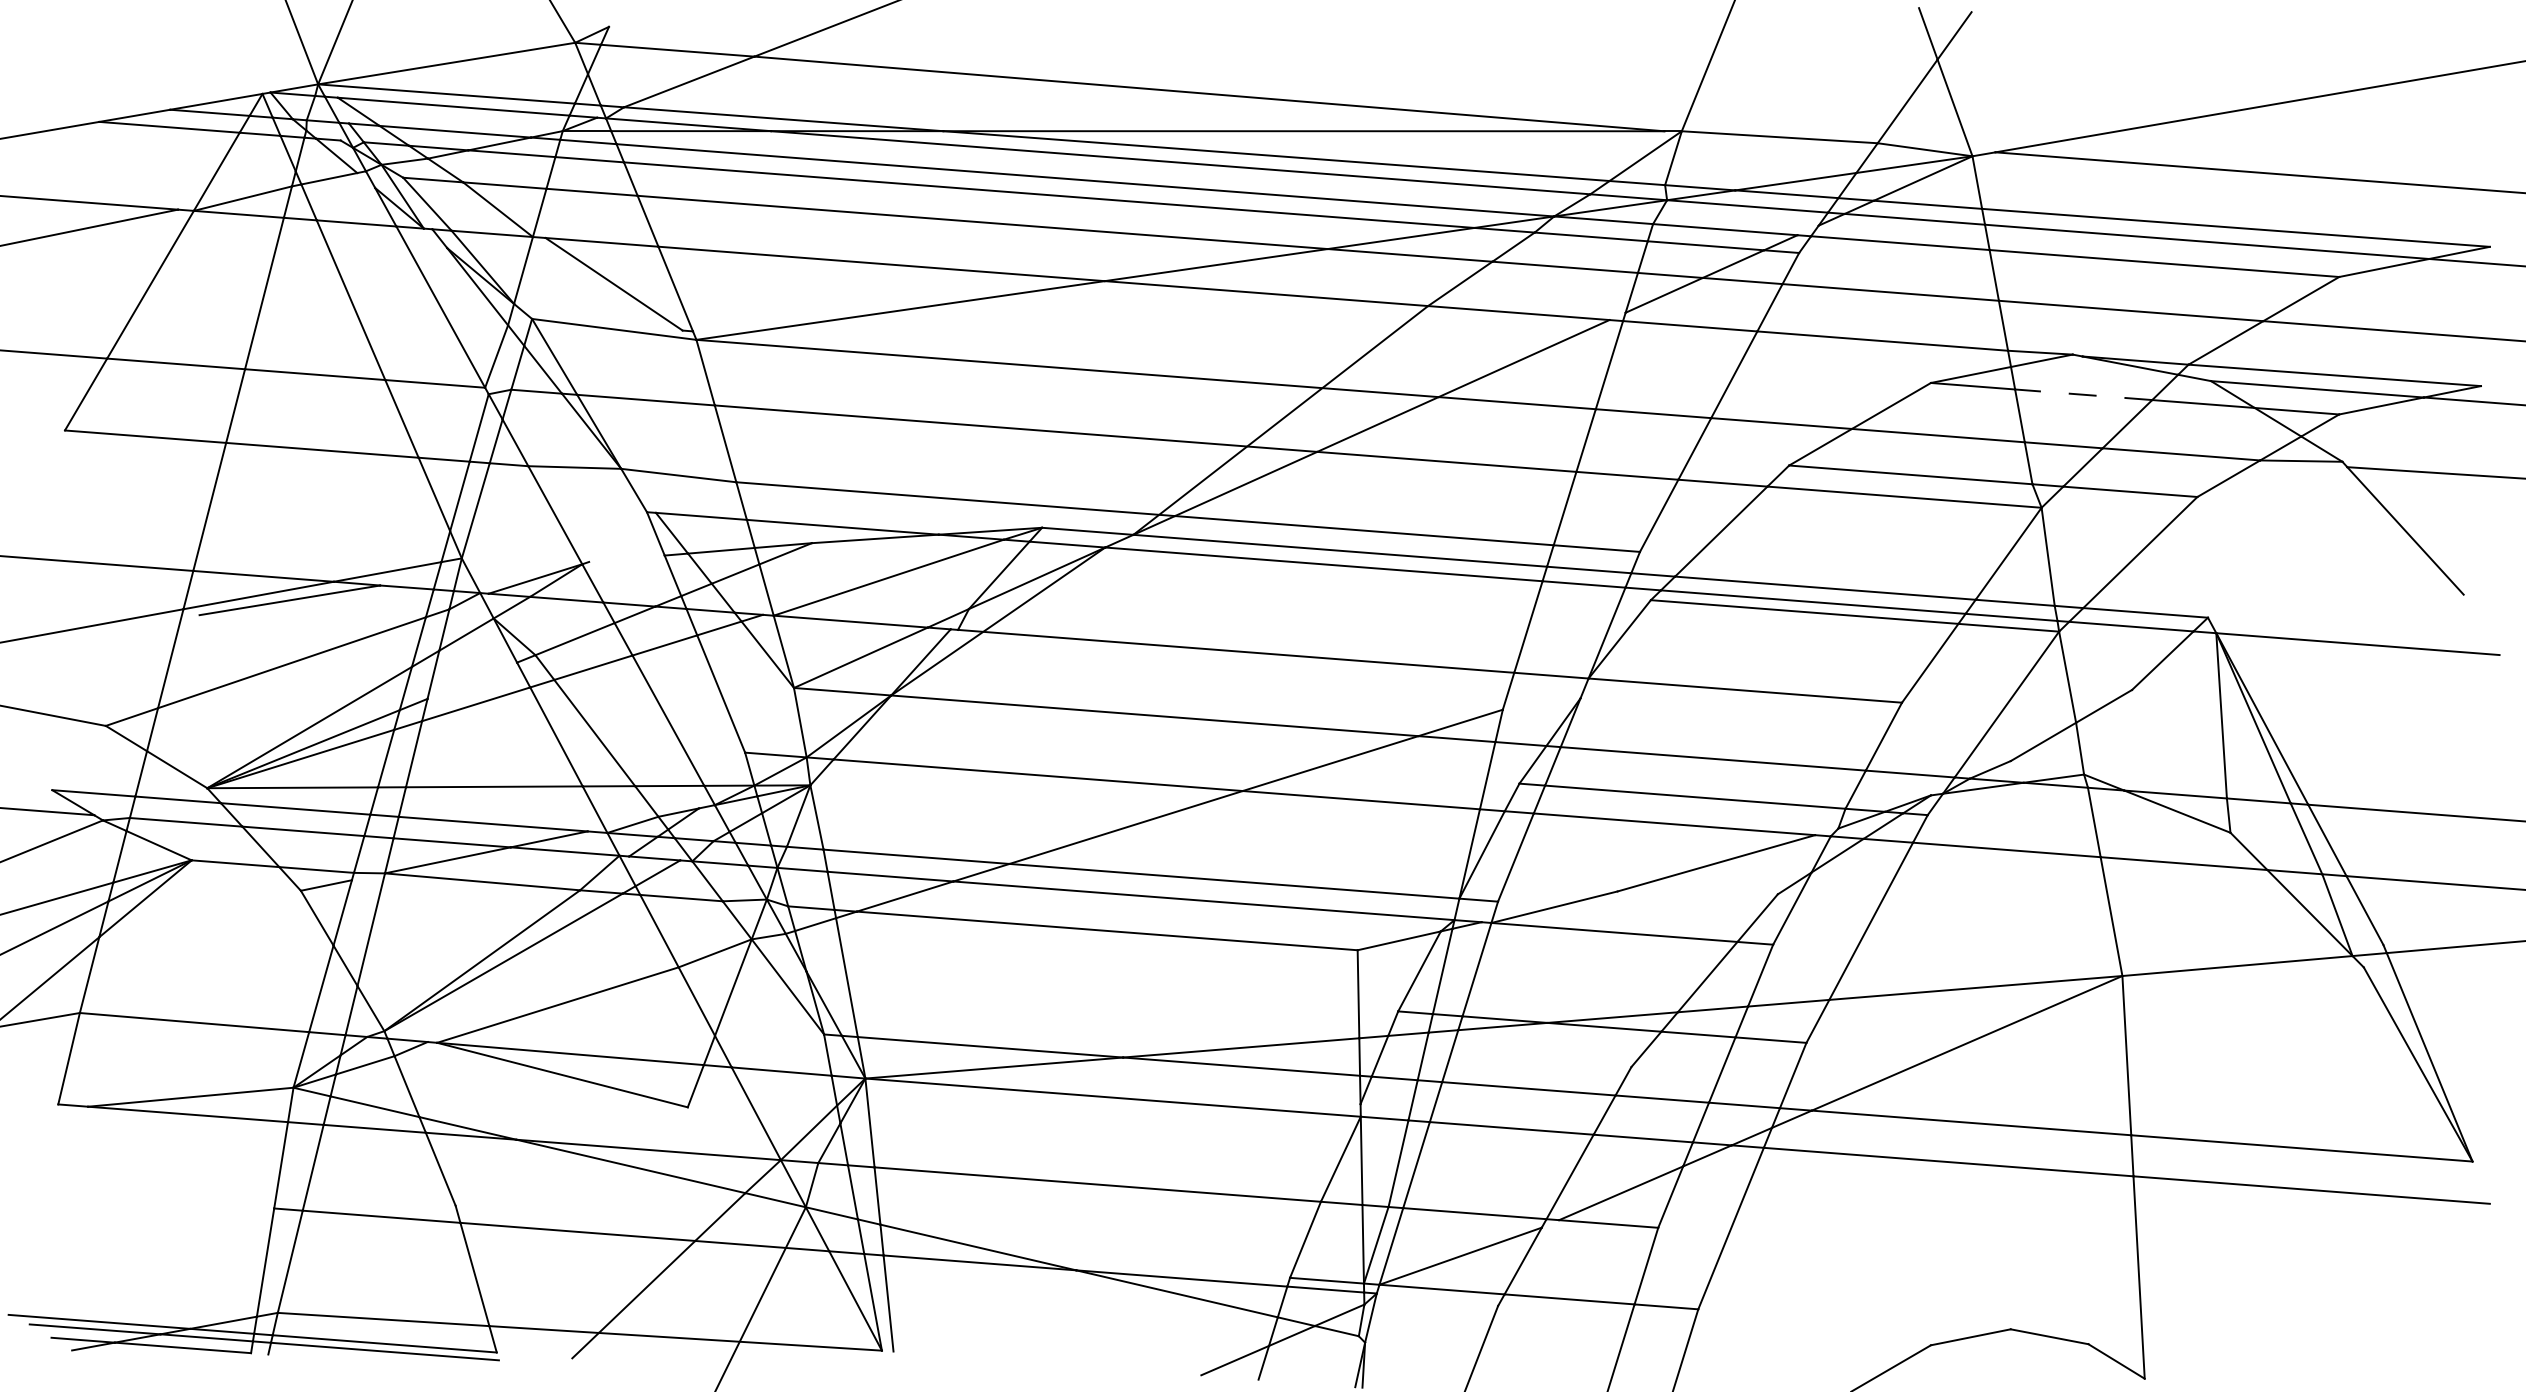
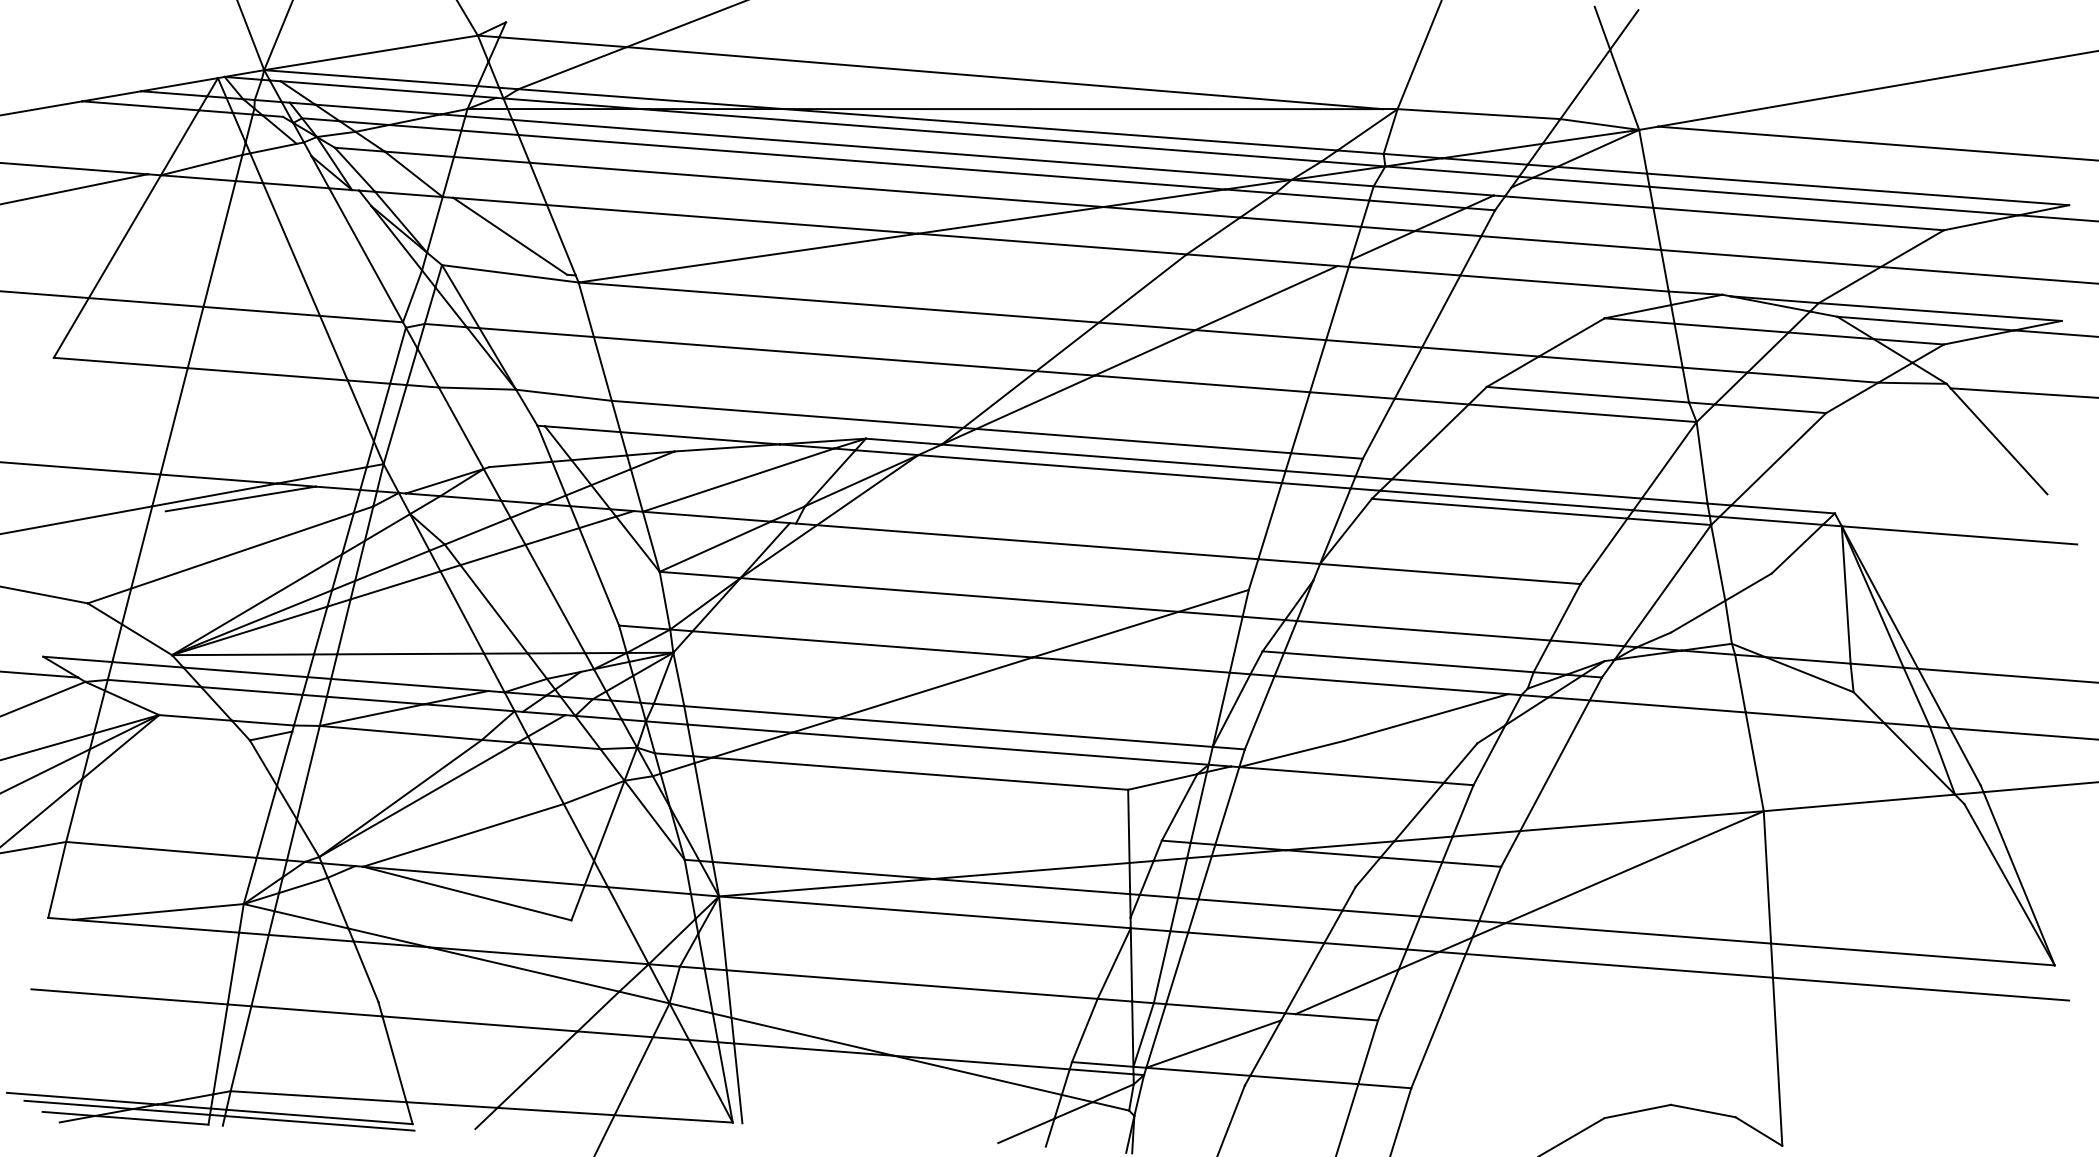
line: (2083, 395) -> (1731, 328), dashed -> solid
line: (626, 558) -> (520, 464), added
line: (472, 680) -> (392, 565), added
line: (156, 1198) -> (129, 996), added

